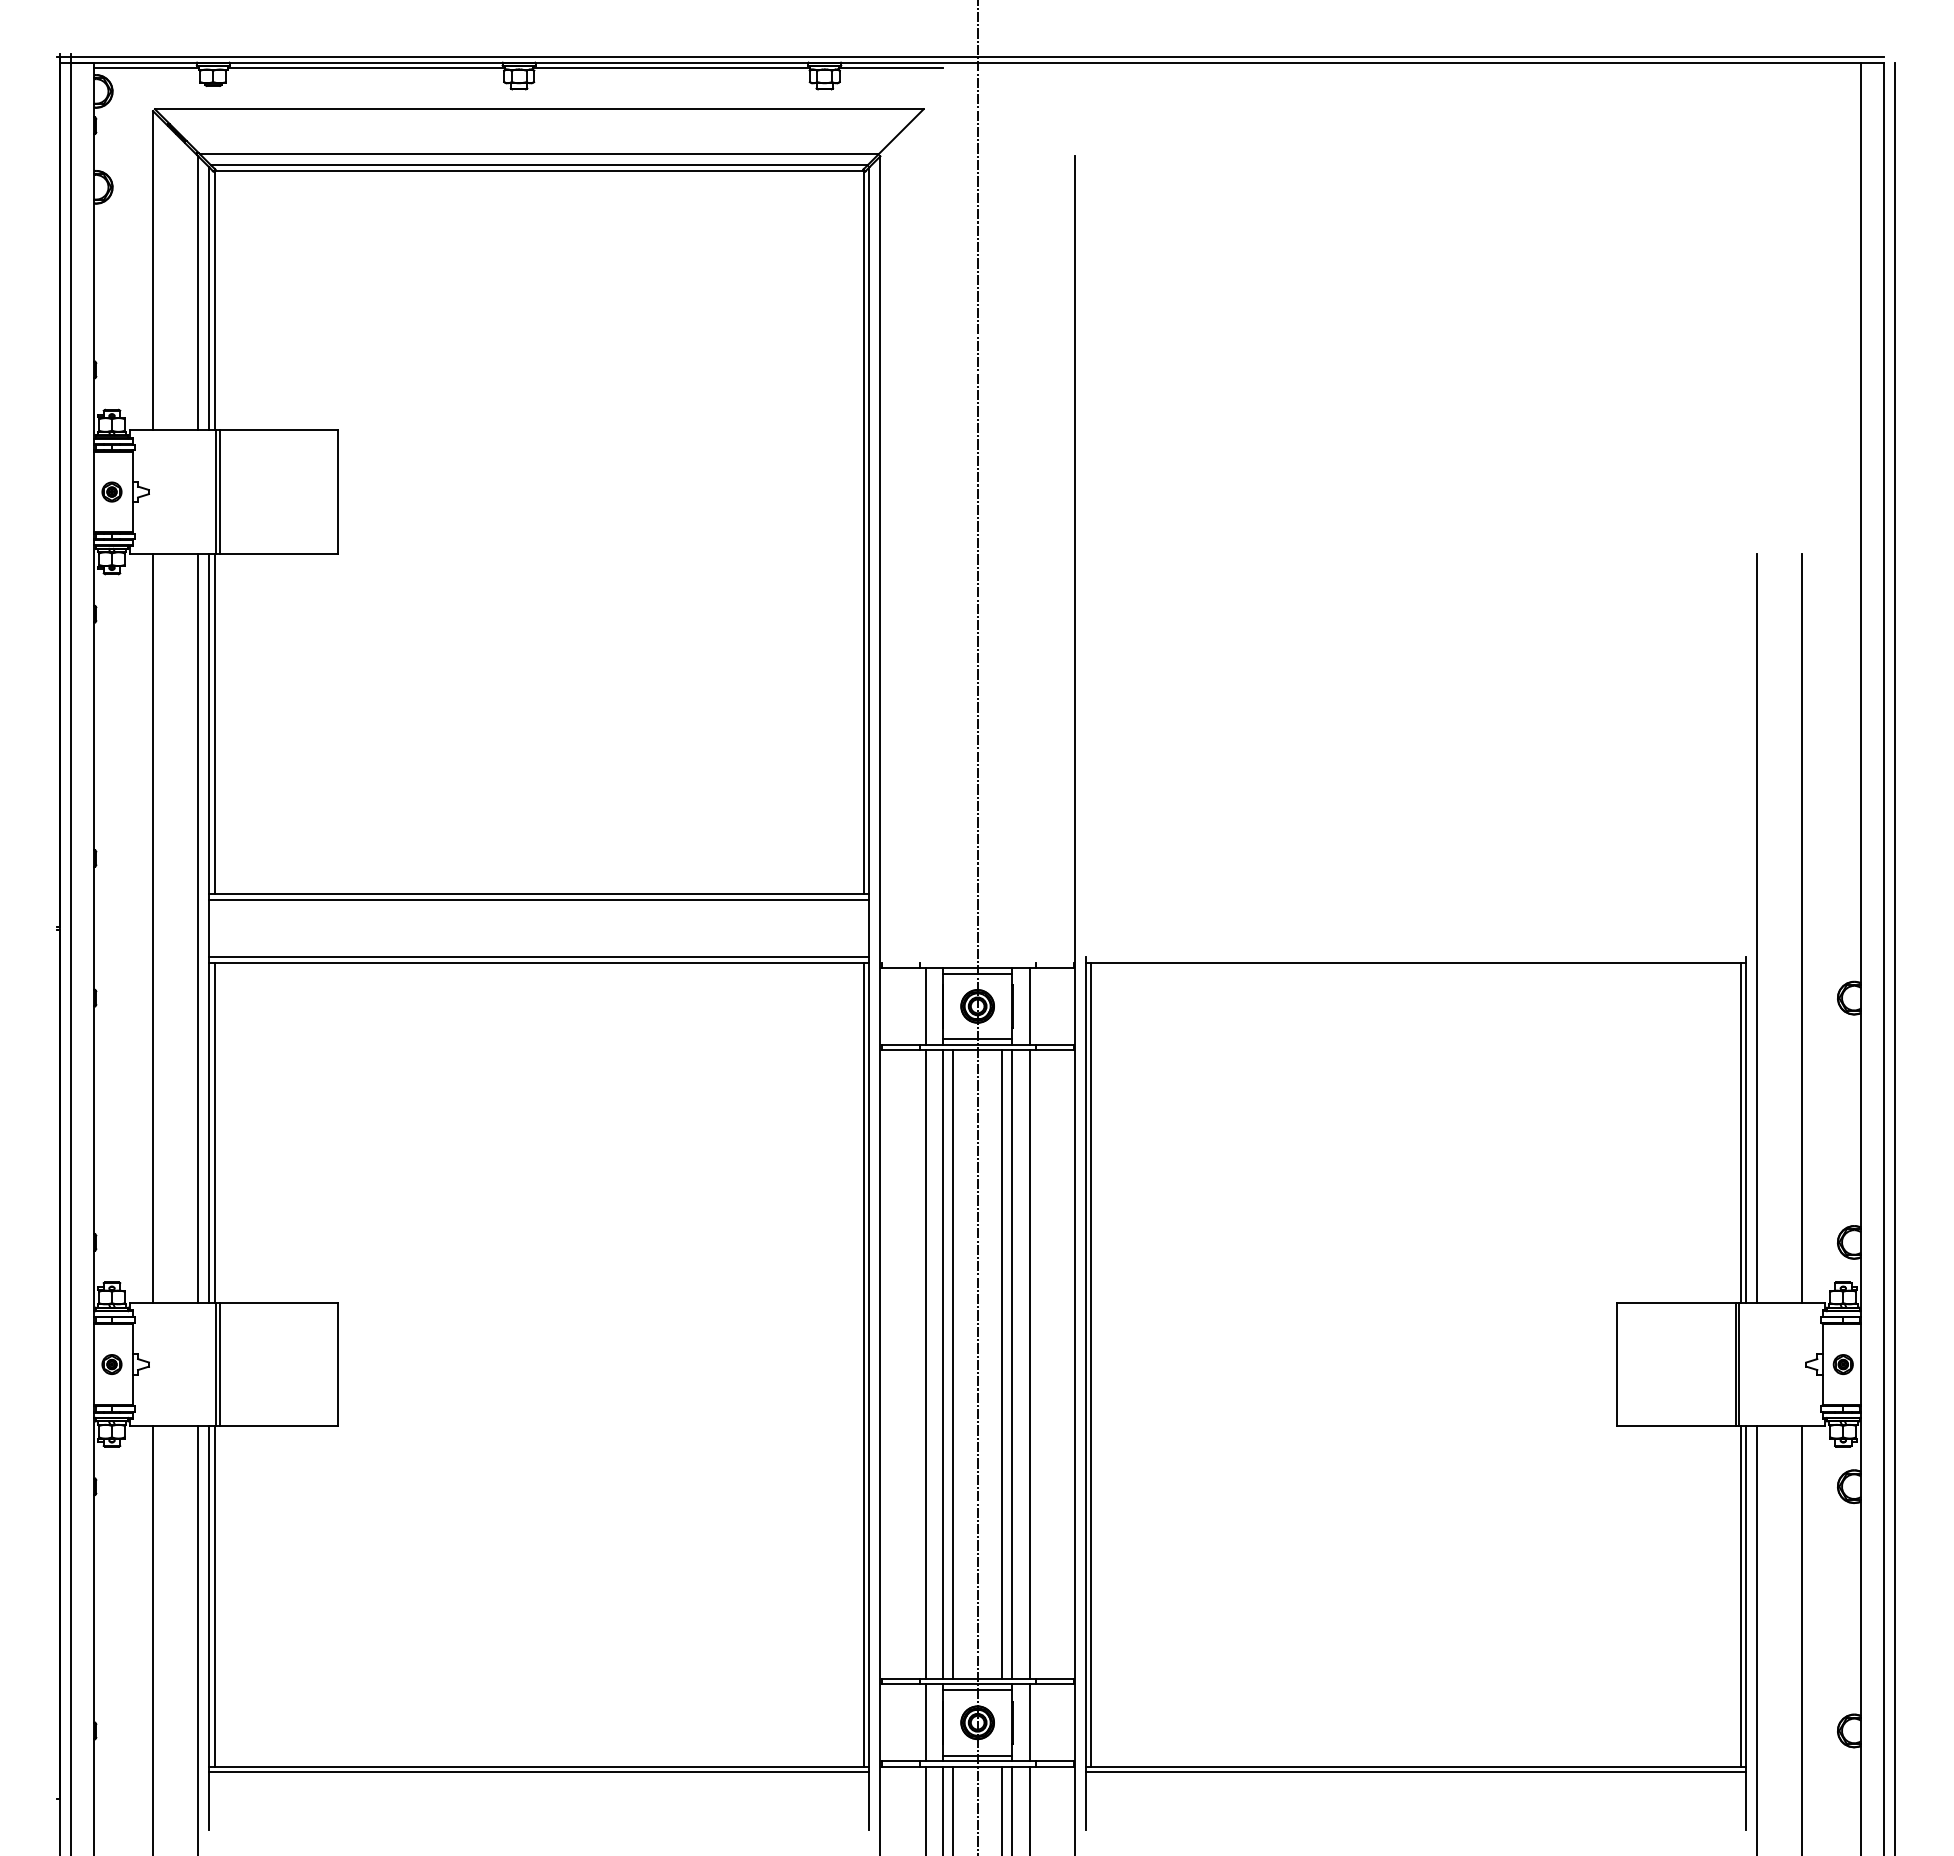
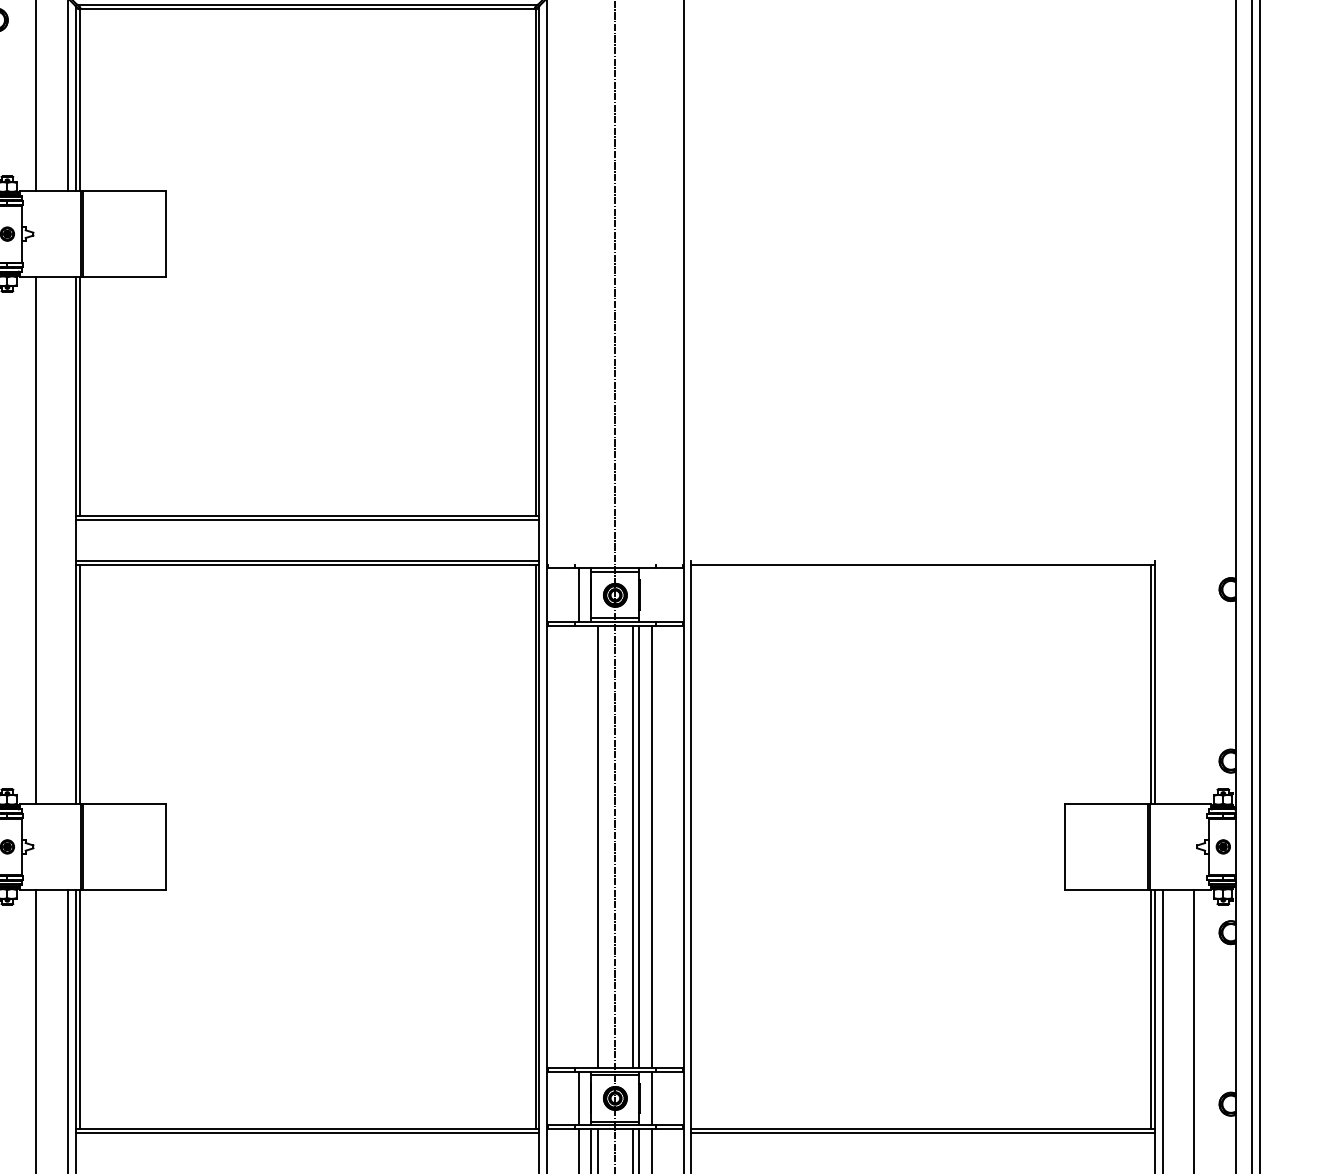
line: (198, 927) -> (68, 539), removed
line: (1757, 927) -> (1163, 539), removed
line: (1802, 927) -> (1194, 539), removed
line: (1029, 1006) -> (651, 595), removed
line: (925, 1364) -> (578, 846), removed
line: (943, 1364) -> (591, 846), removed
line: (1091, 1364) -> (695, 846), removed

